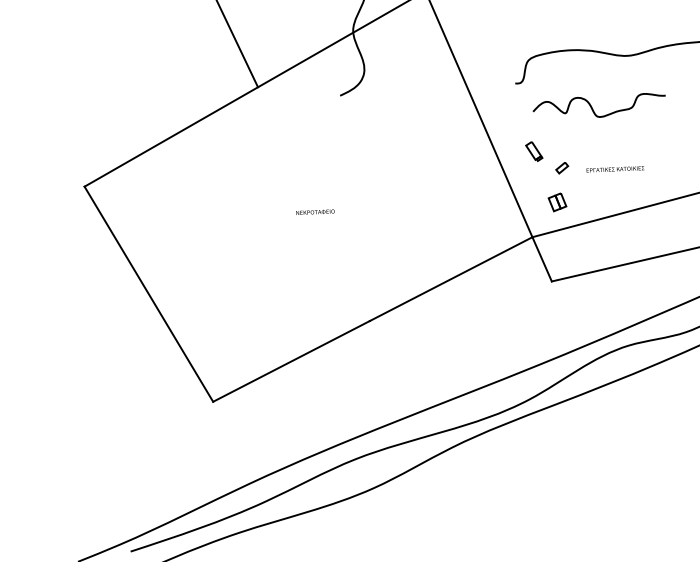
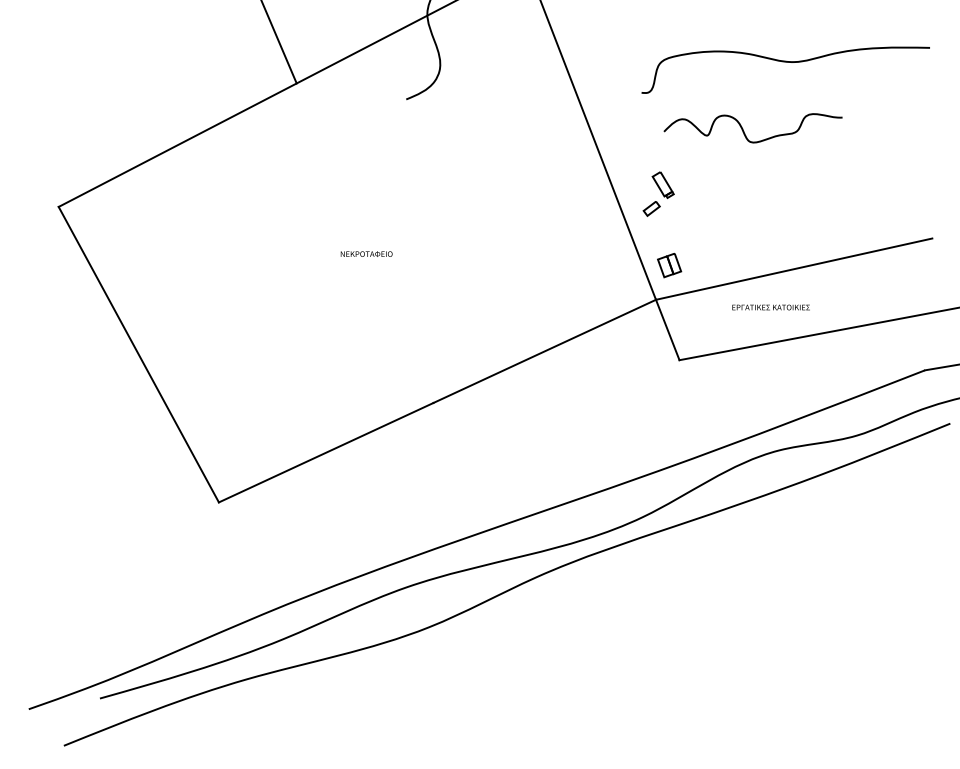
part: (561, 167) -> (651, 208), moved
text: (615, 169) -> (770, 307), moved
part: (557, 202) -> (669, 265), moved

